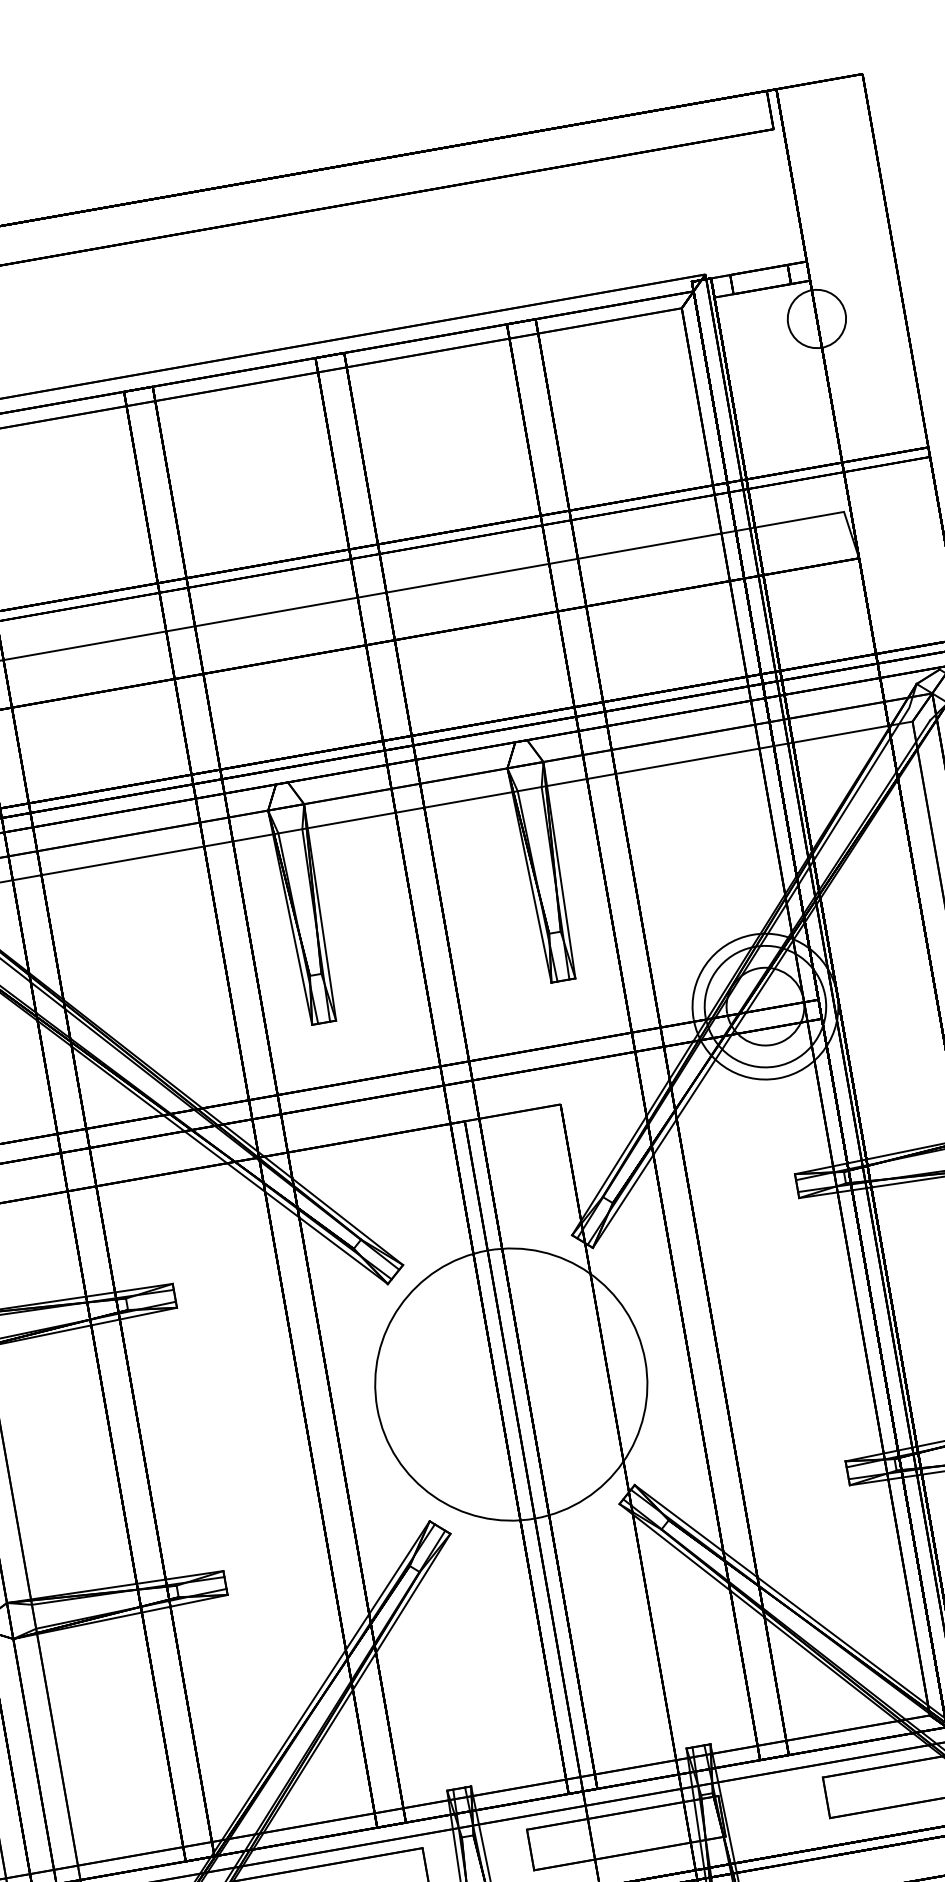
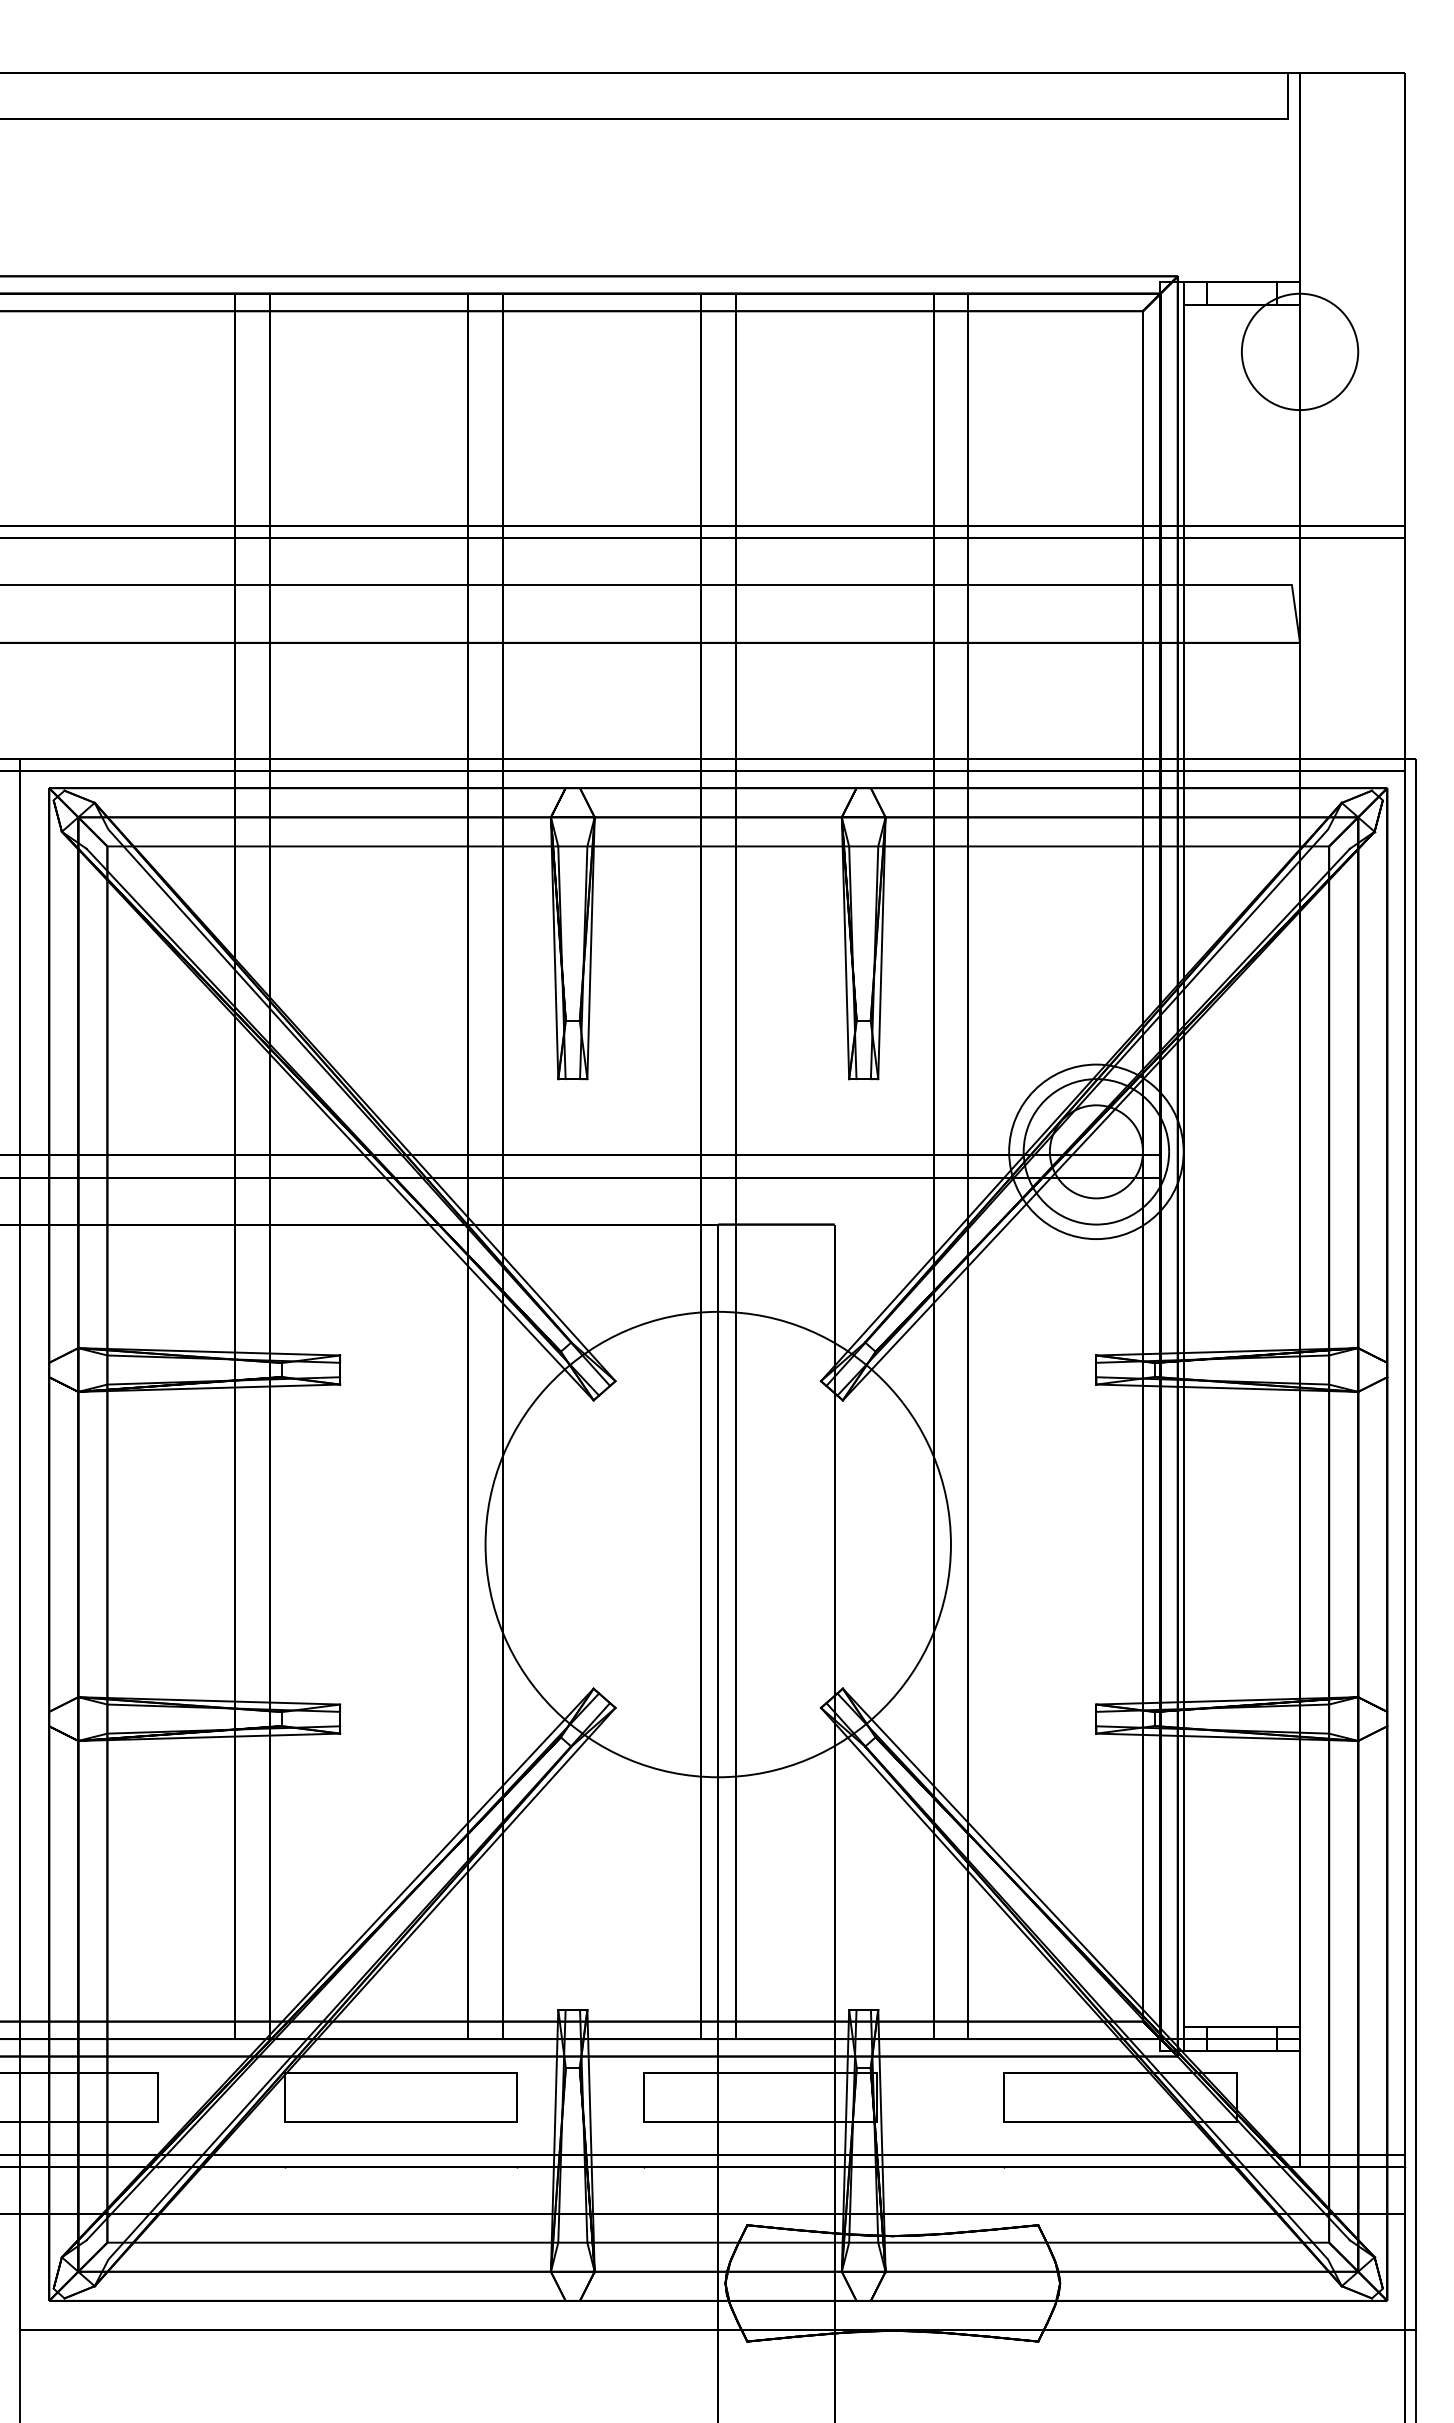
circle: (816, 318) -> (1299, 351), size x1.67
circle: (510, 1384) -> (717, 1544), size x1.43

